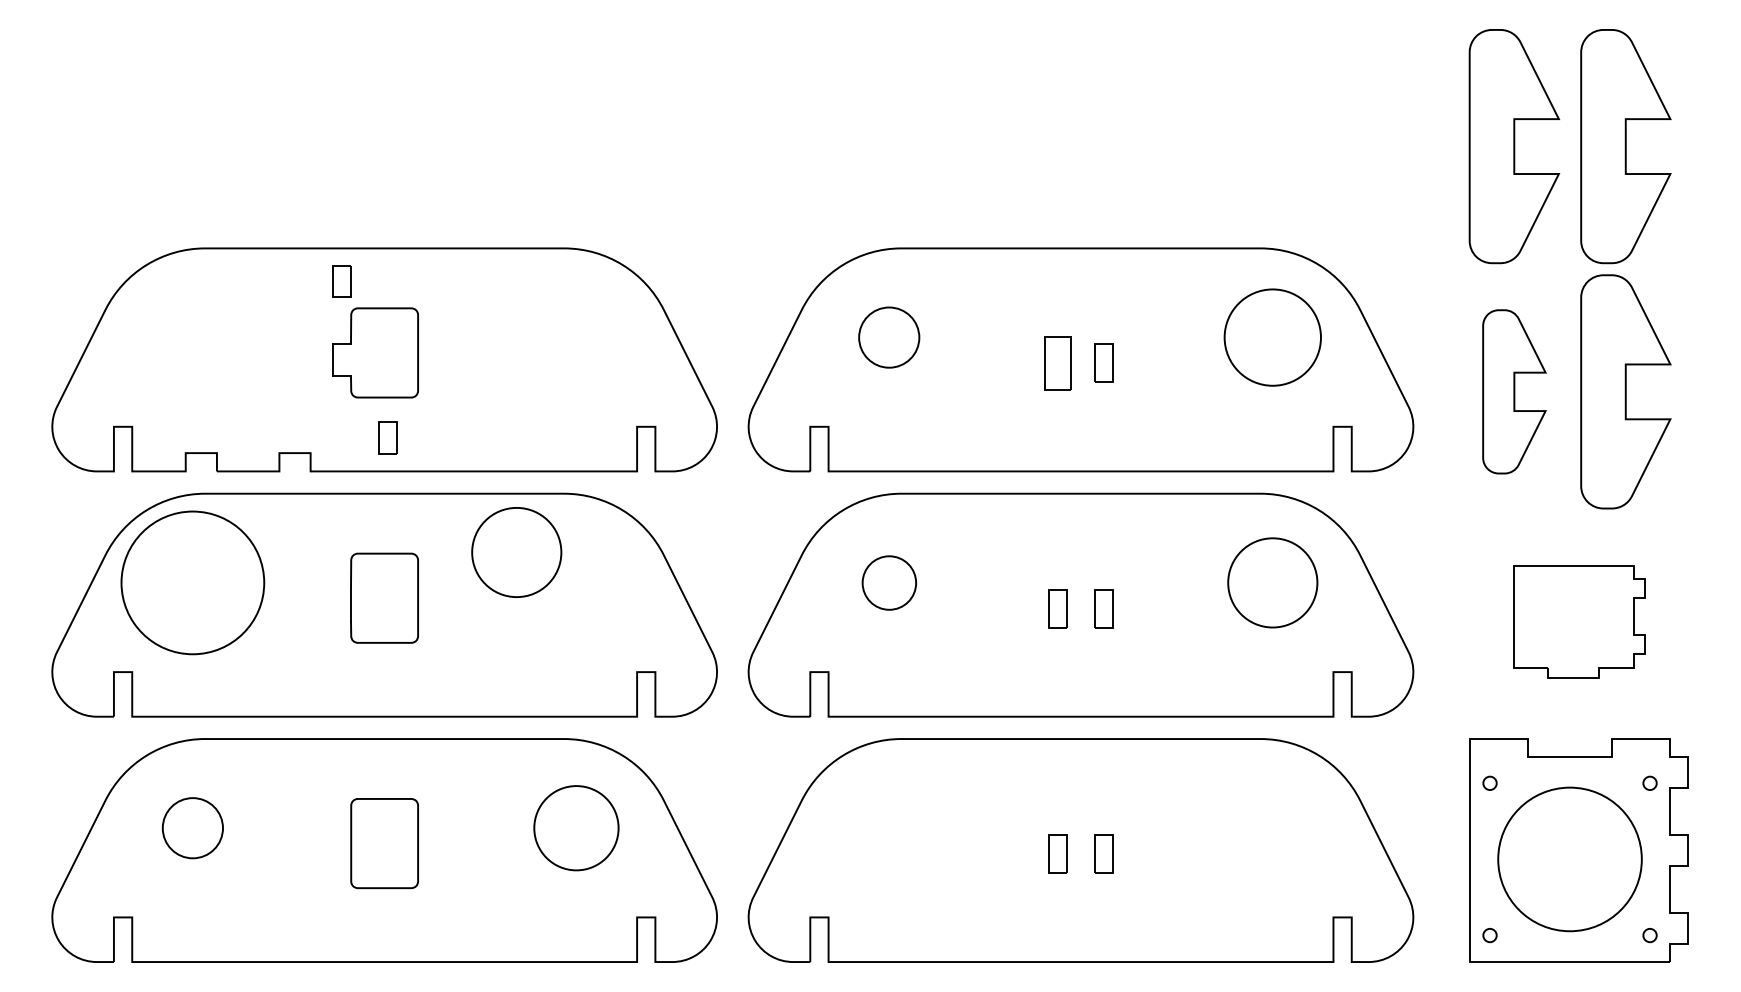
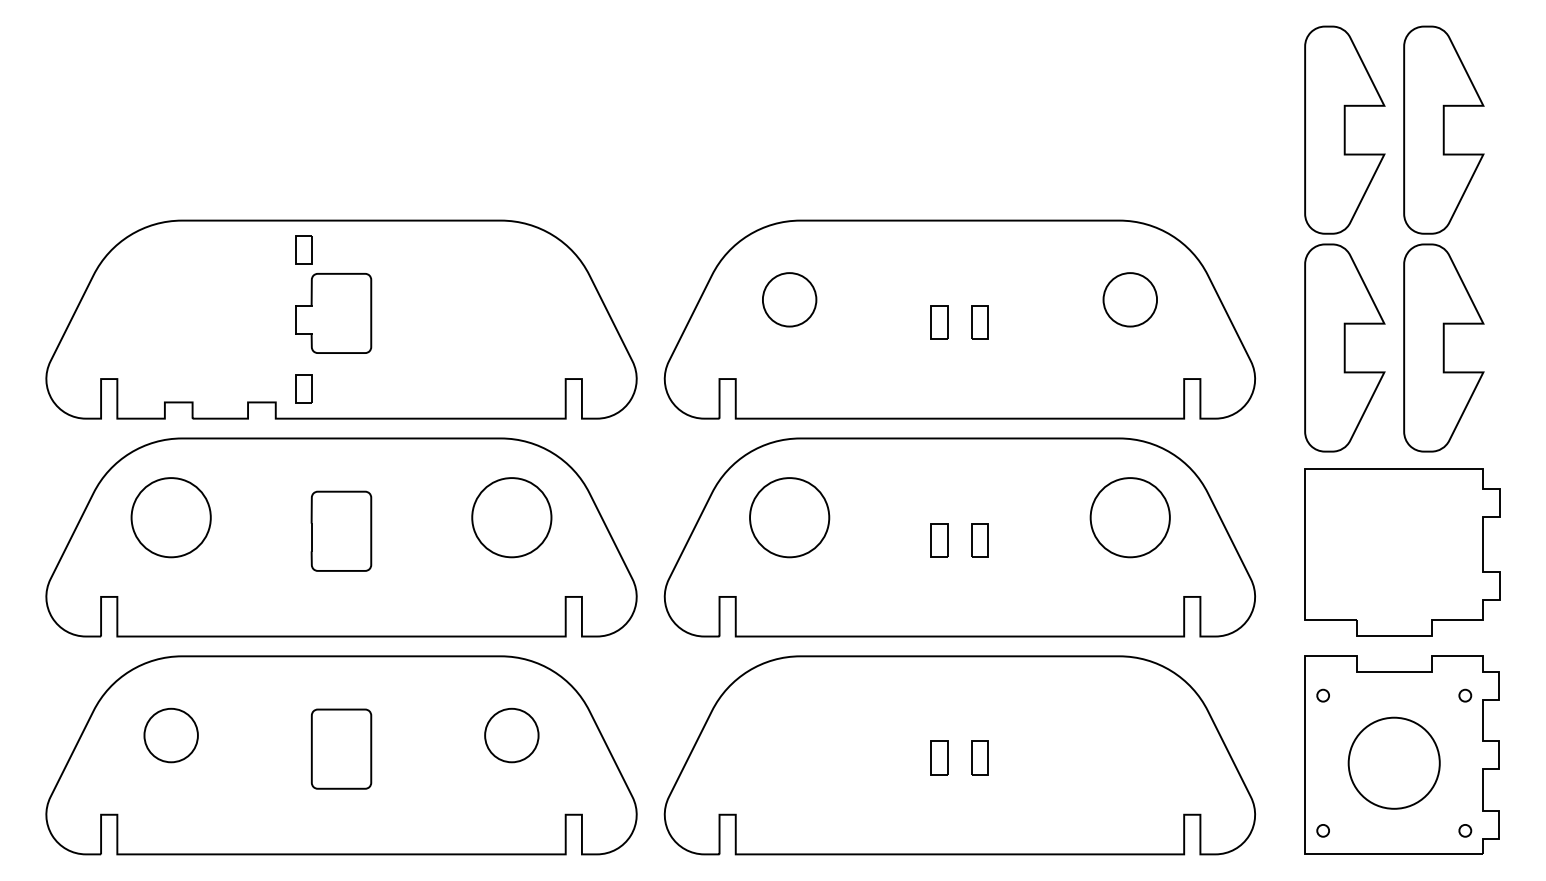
circle: (1273, 337) -> (1130, 299), size x0.62
part: (1057, 363) -> (939, 322), size x0.71
part: (1514, 391) -> (1344, 347), size x1.43
part: (388, 437) -> (303, 388), moved
circle: (516, 552) -> (511, 517), moved
circle: (192, 582) -> (170, 517), size x0.62
circle: (889, 582) -> (789, 517), size x1.67
part: (1579, 622) -> (1402, 552), size x1.67
circle: (576, 828) -> (511, 735), size x0.71
circle: (1569, 858) -> (1393, 762), size x0.71

